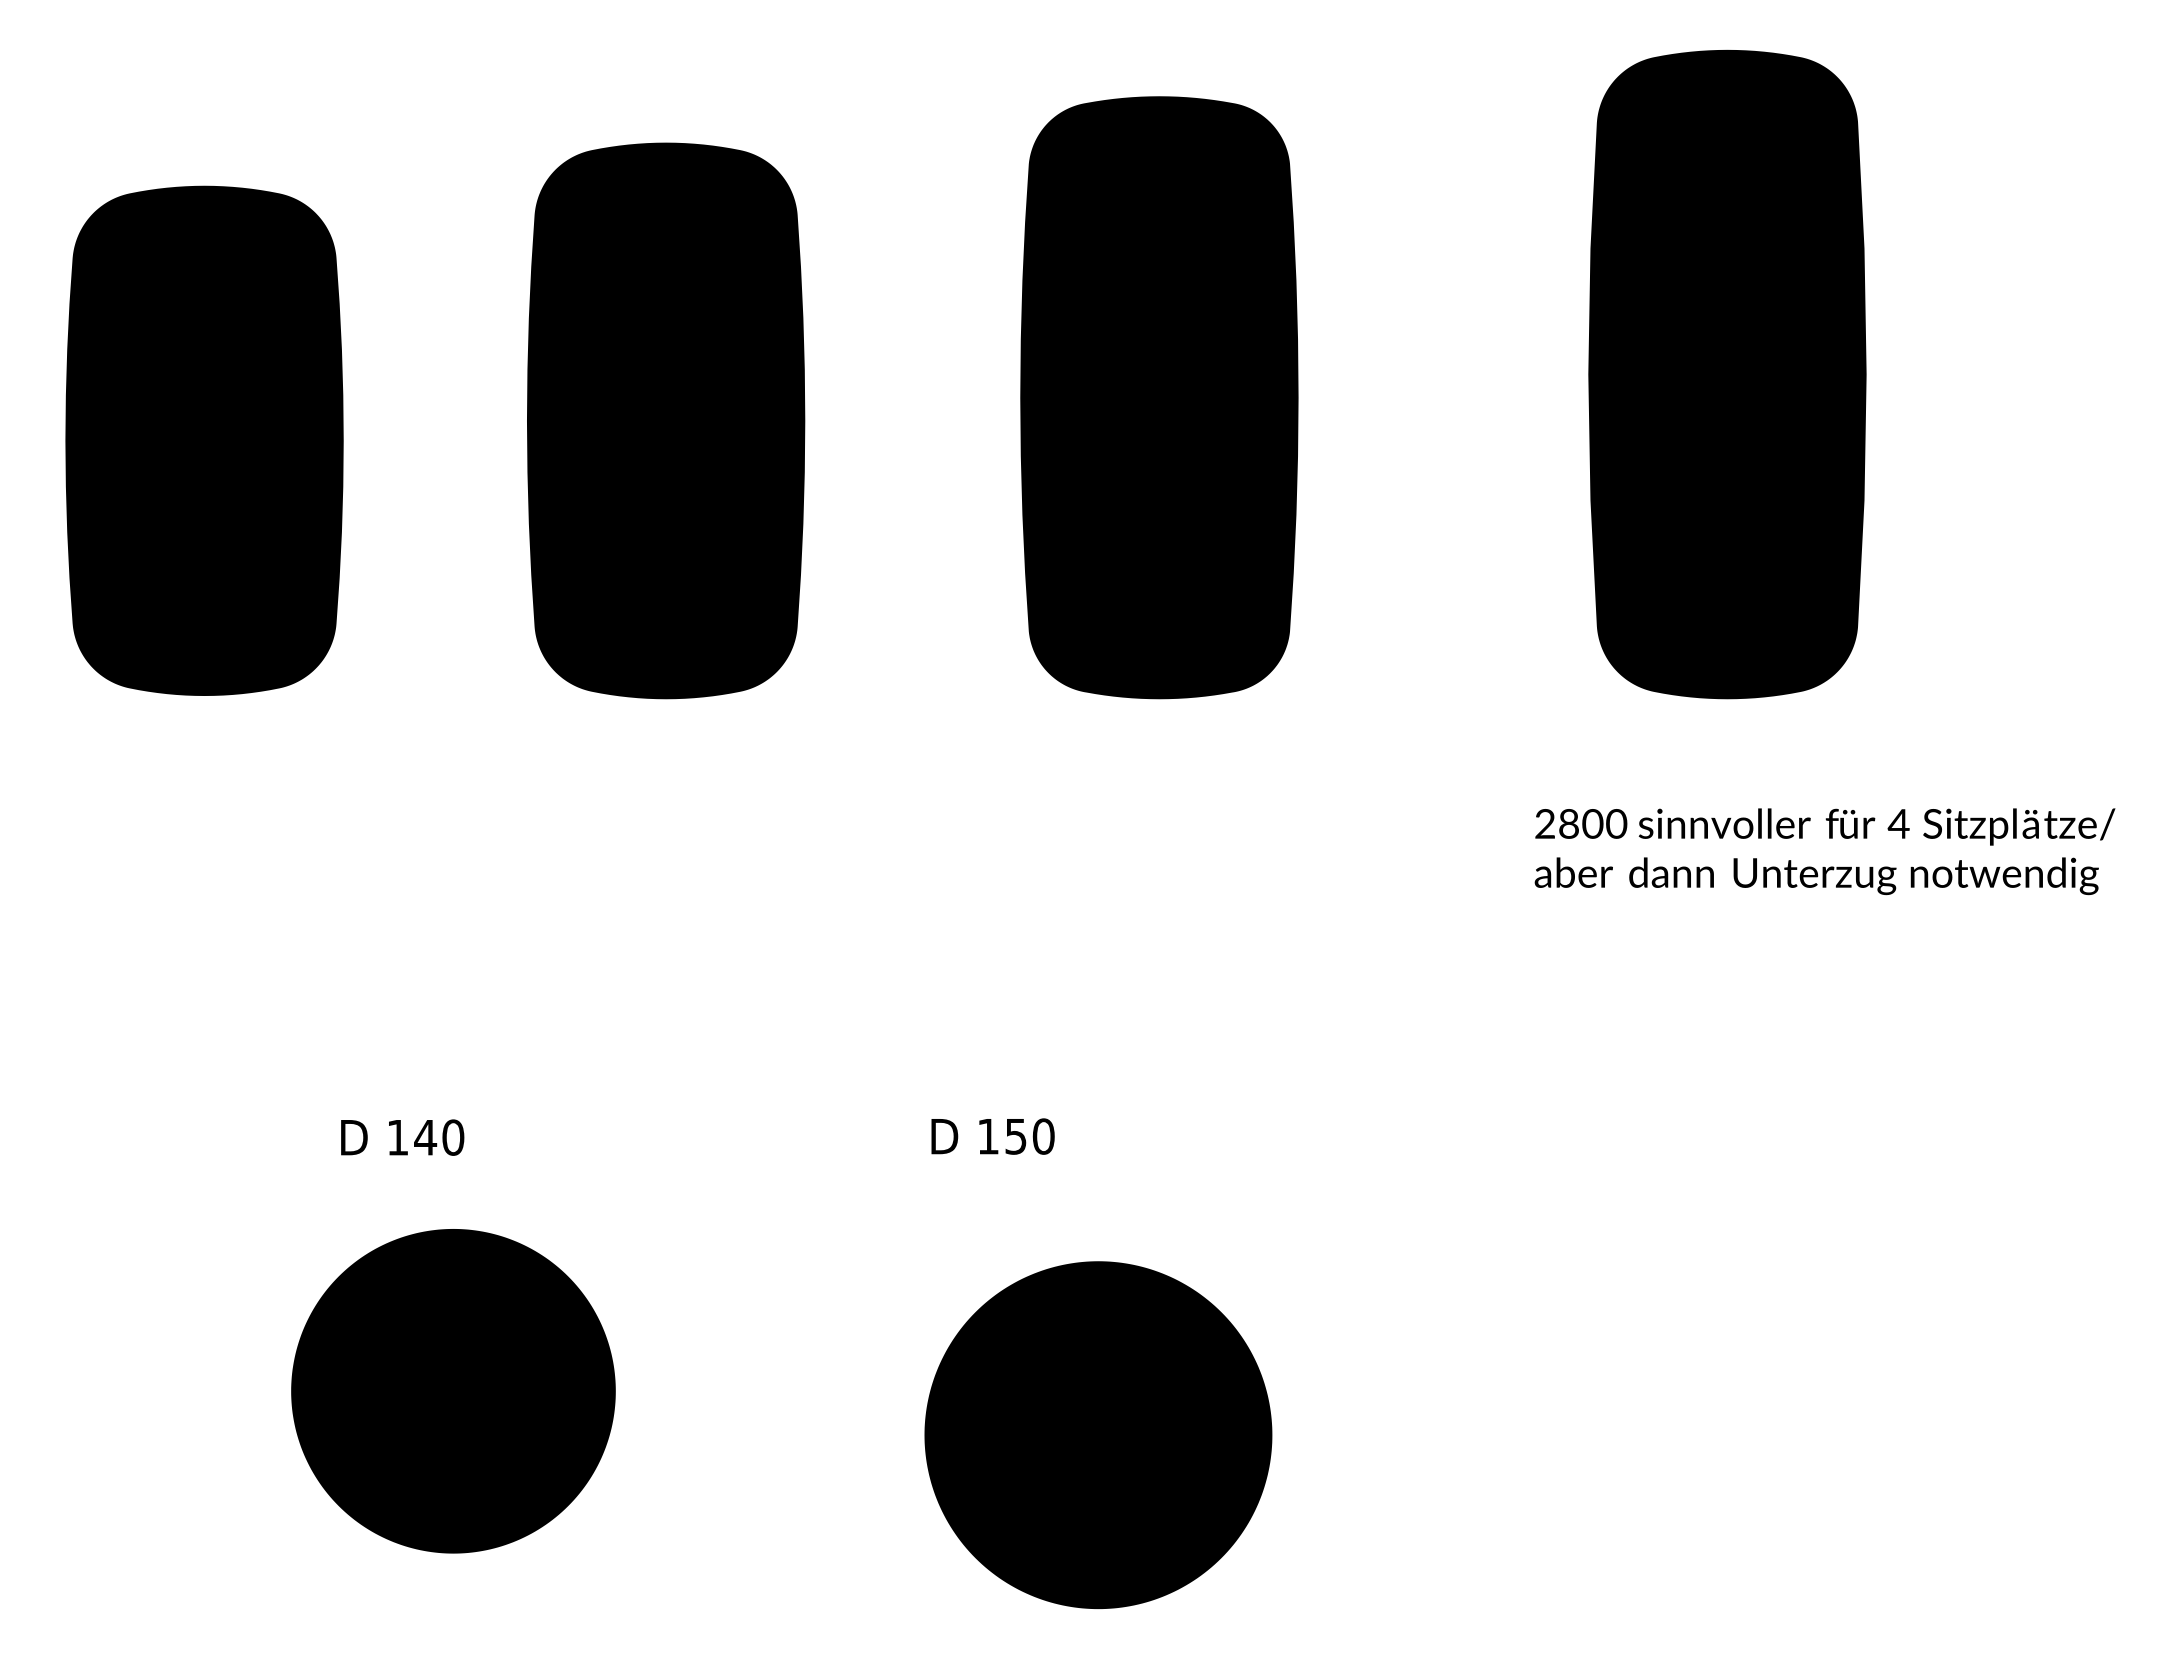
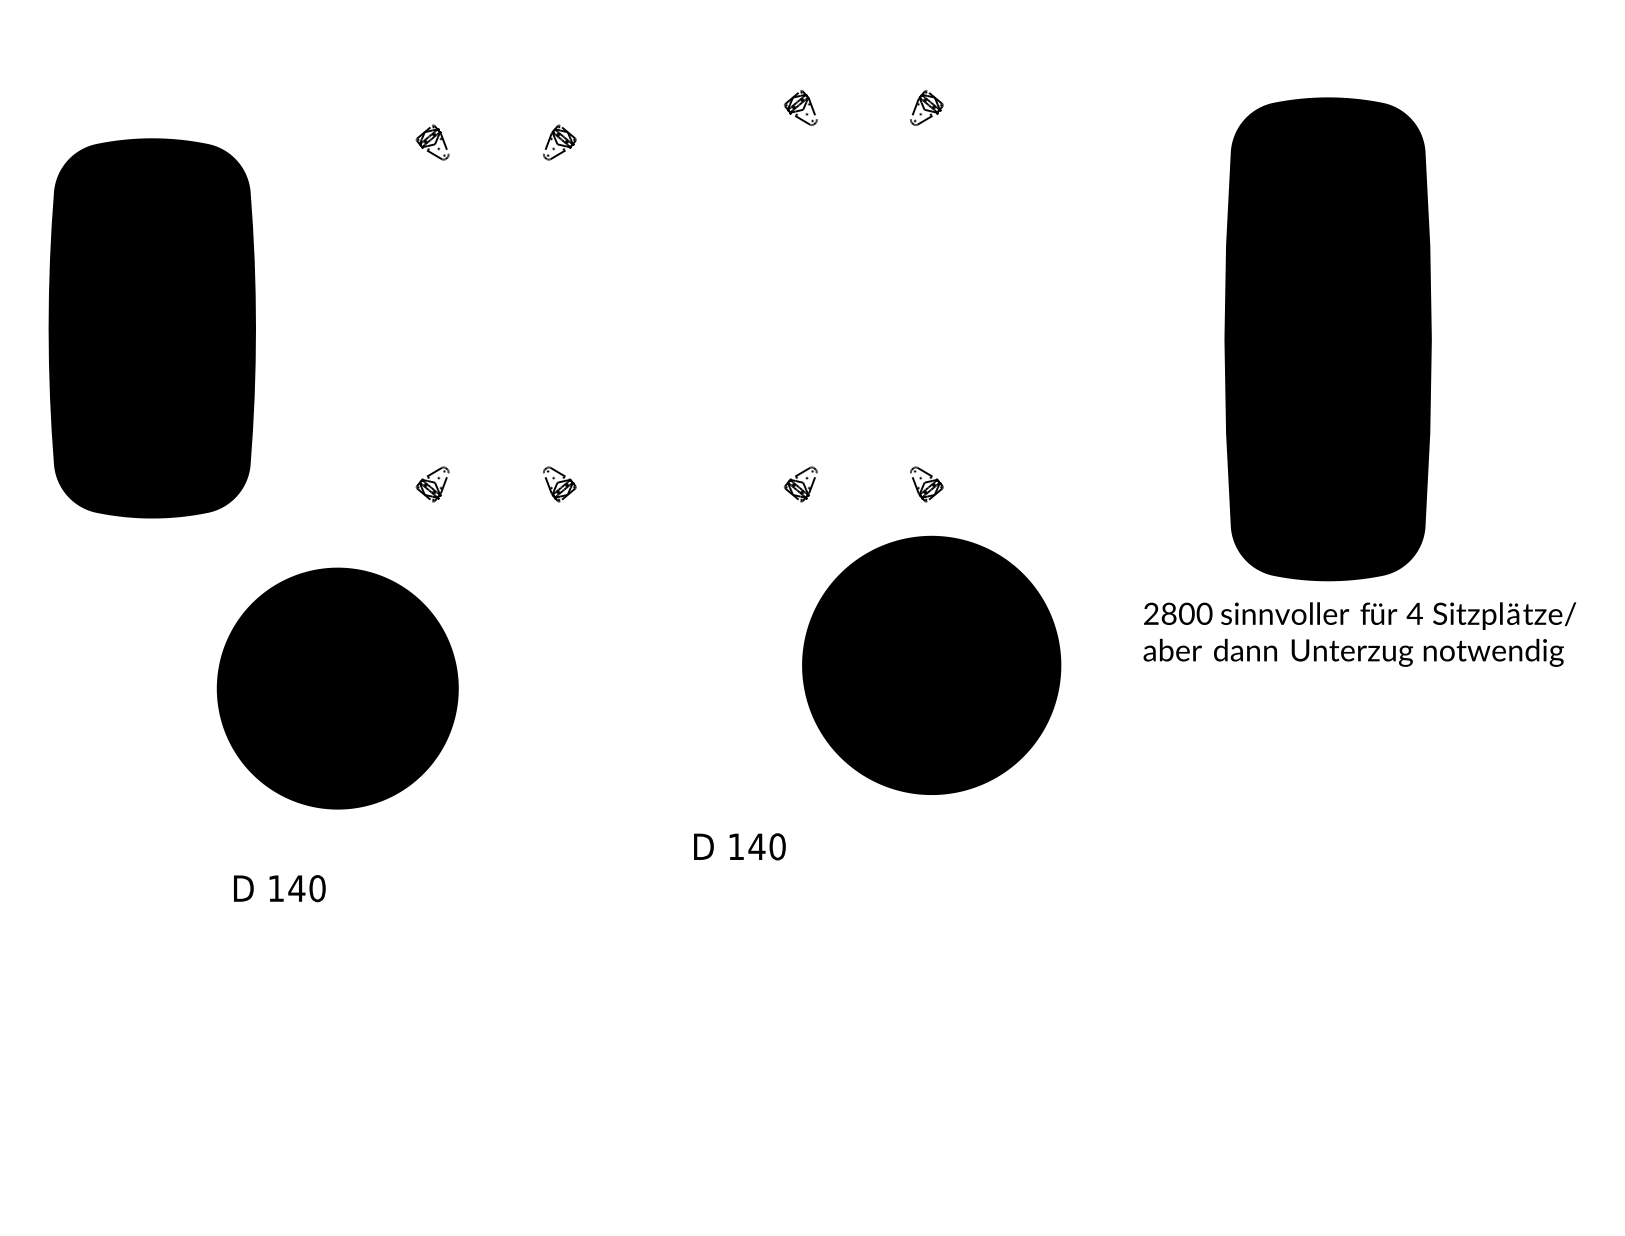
part: (1727, 374) -> (1328, 339), moved
fill: (1159, 397) -> (863, 296), removed
fill: (665, 420) -> (495, 313), removed
text: (1015, 1136) -> (756, 846), 150 -> 140
text: (402, 1137) -> (279, 888), moved
part: (453, 1391) -> (337, 688), moved
part: (1098, 1434) -> (931, 664), moved

